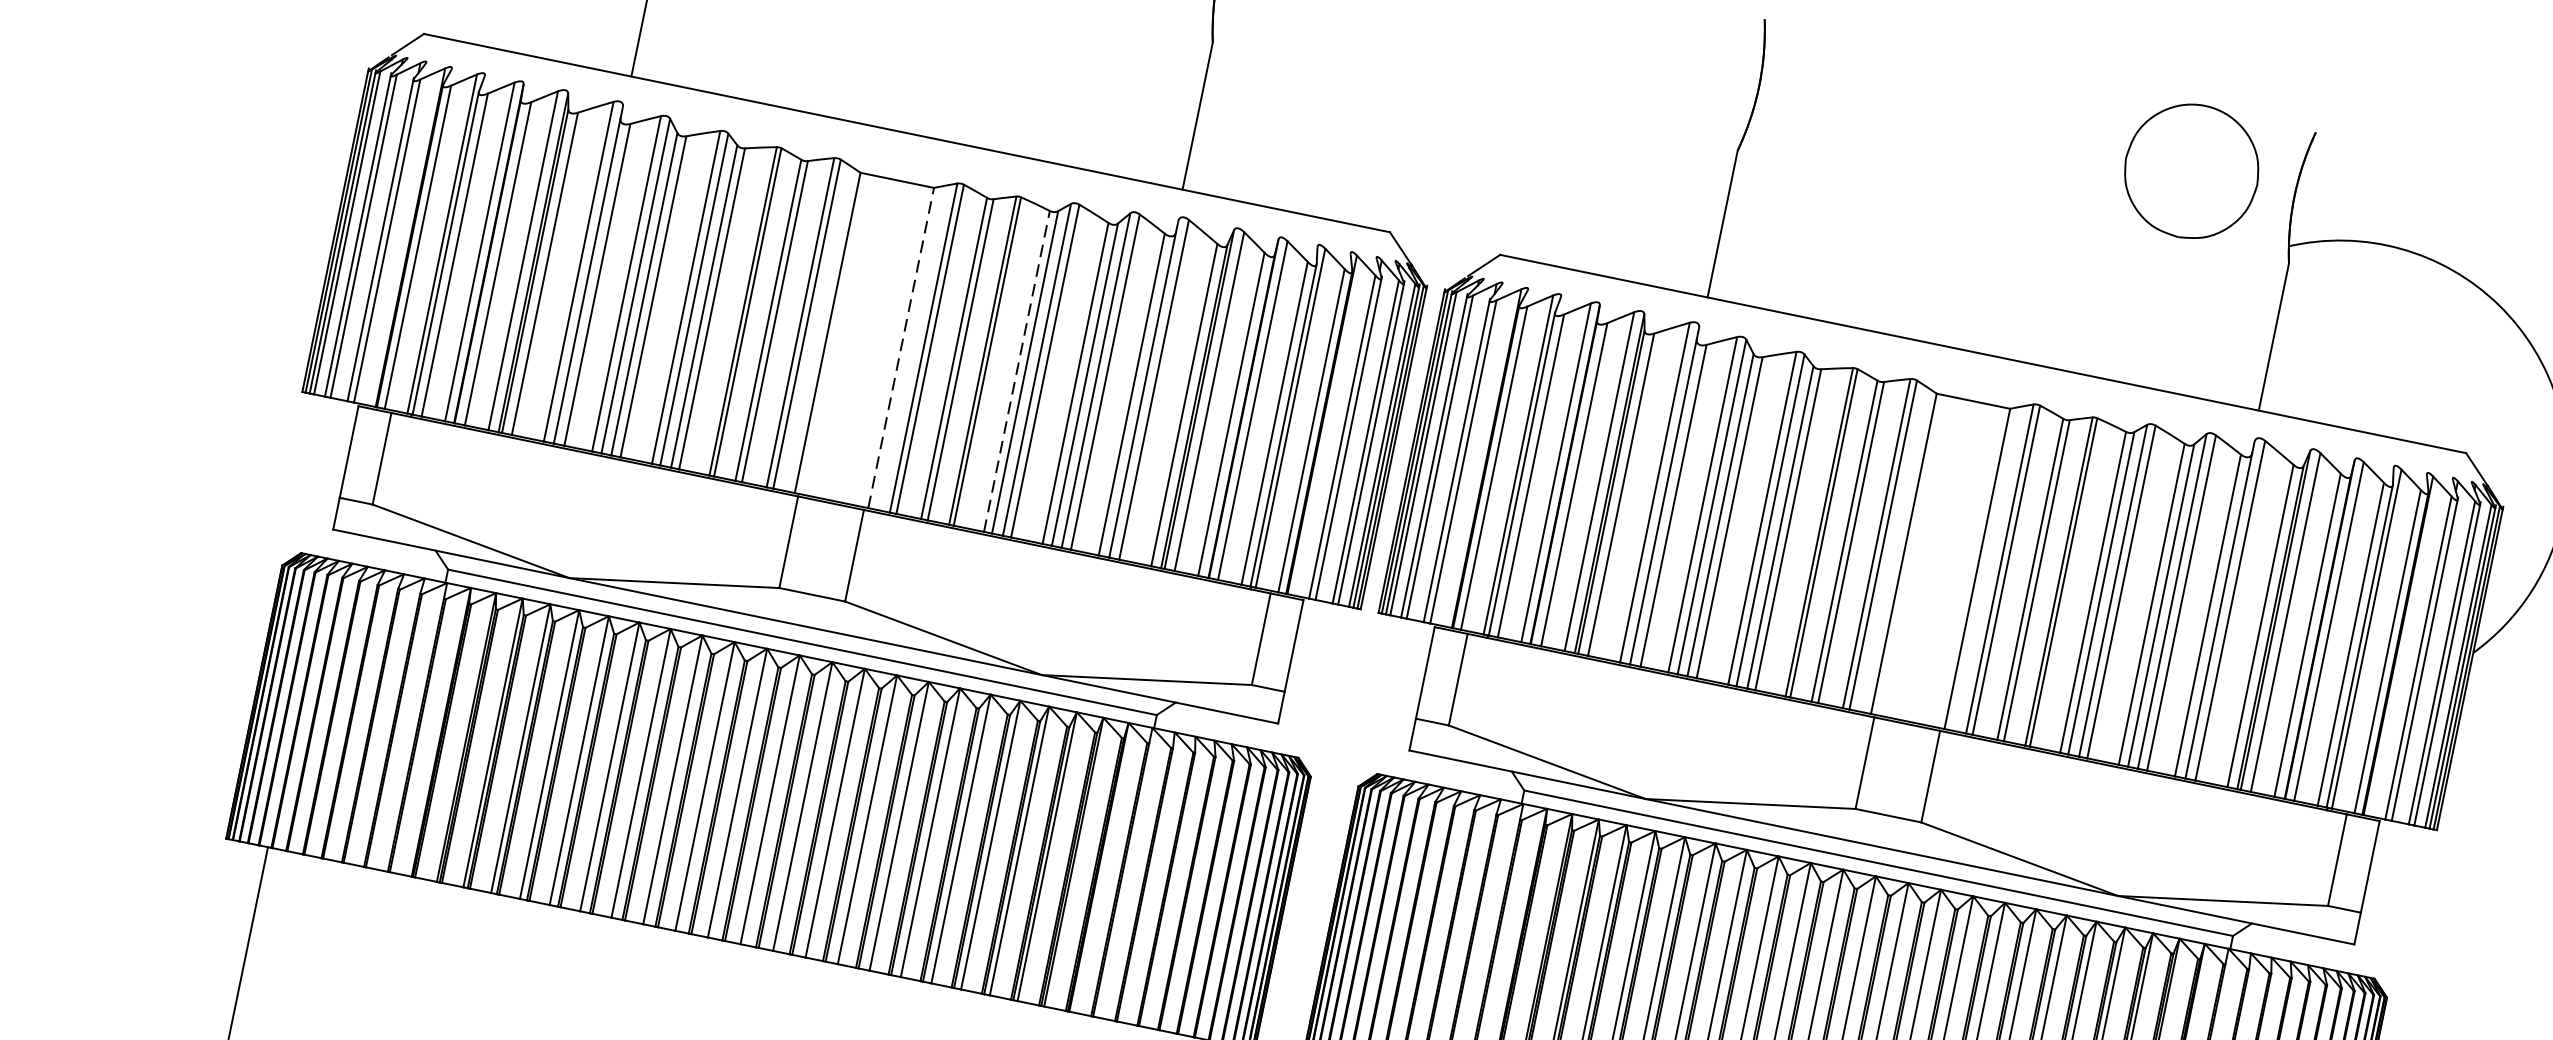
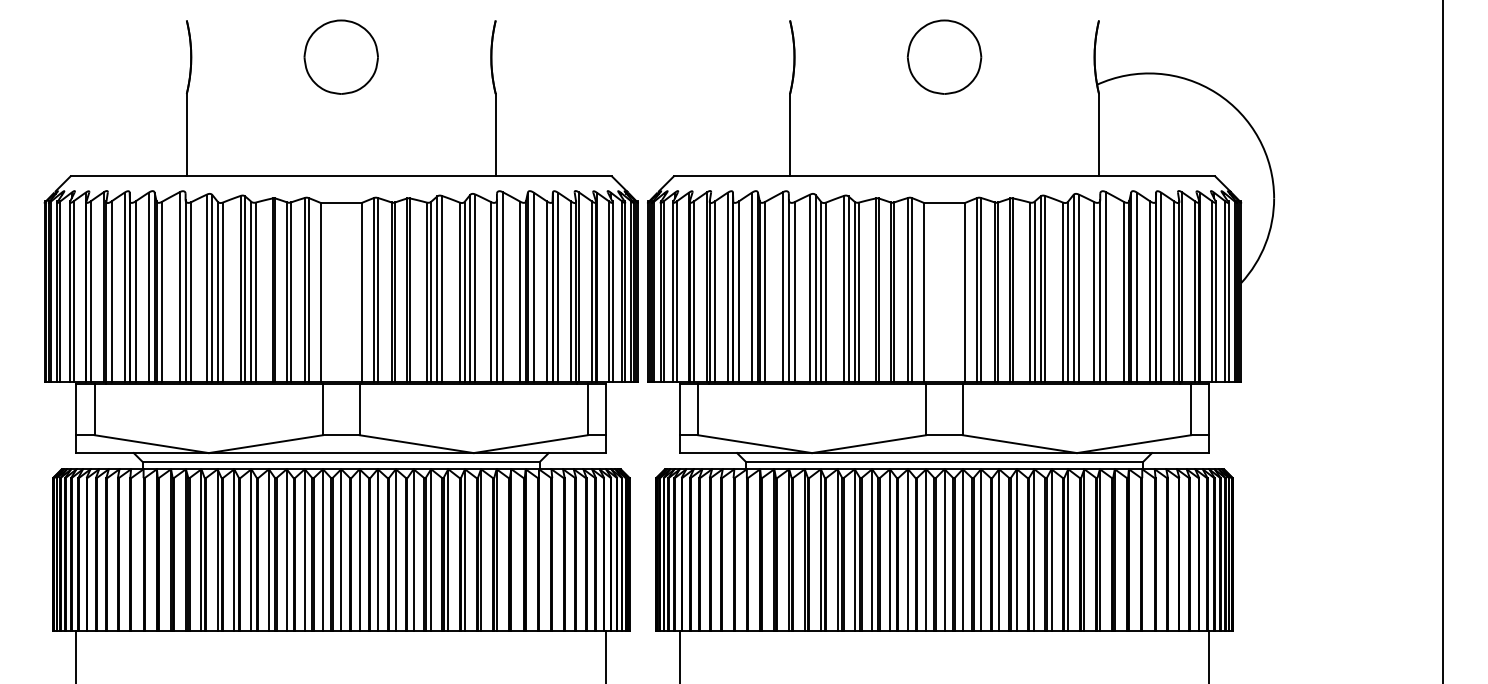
part: (2191, 170) -> (944, 56), moved
line: (900, 347) -> (361, 292), dashed -> solid
line: (1016, 371) -> (426, 292), dashed -> solid

